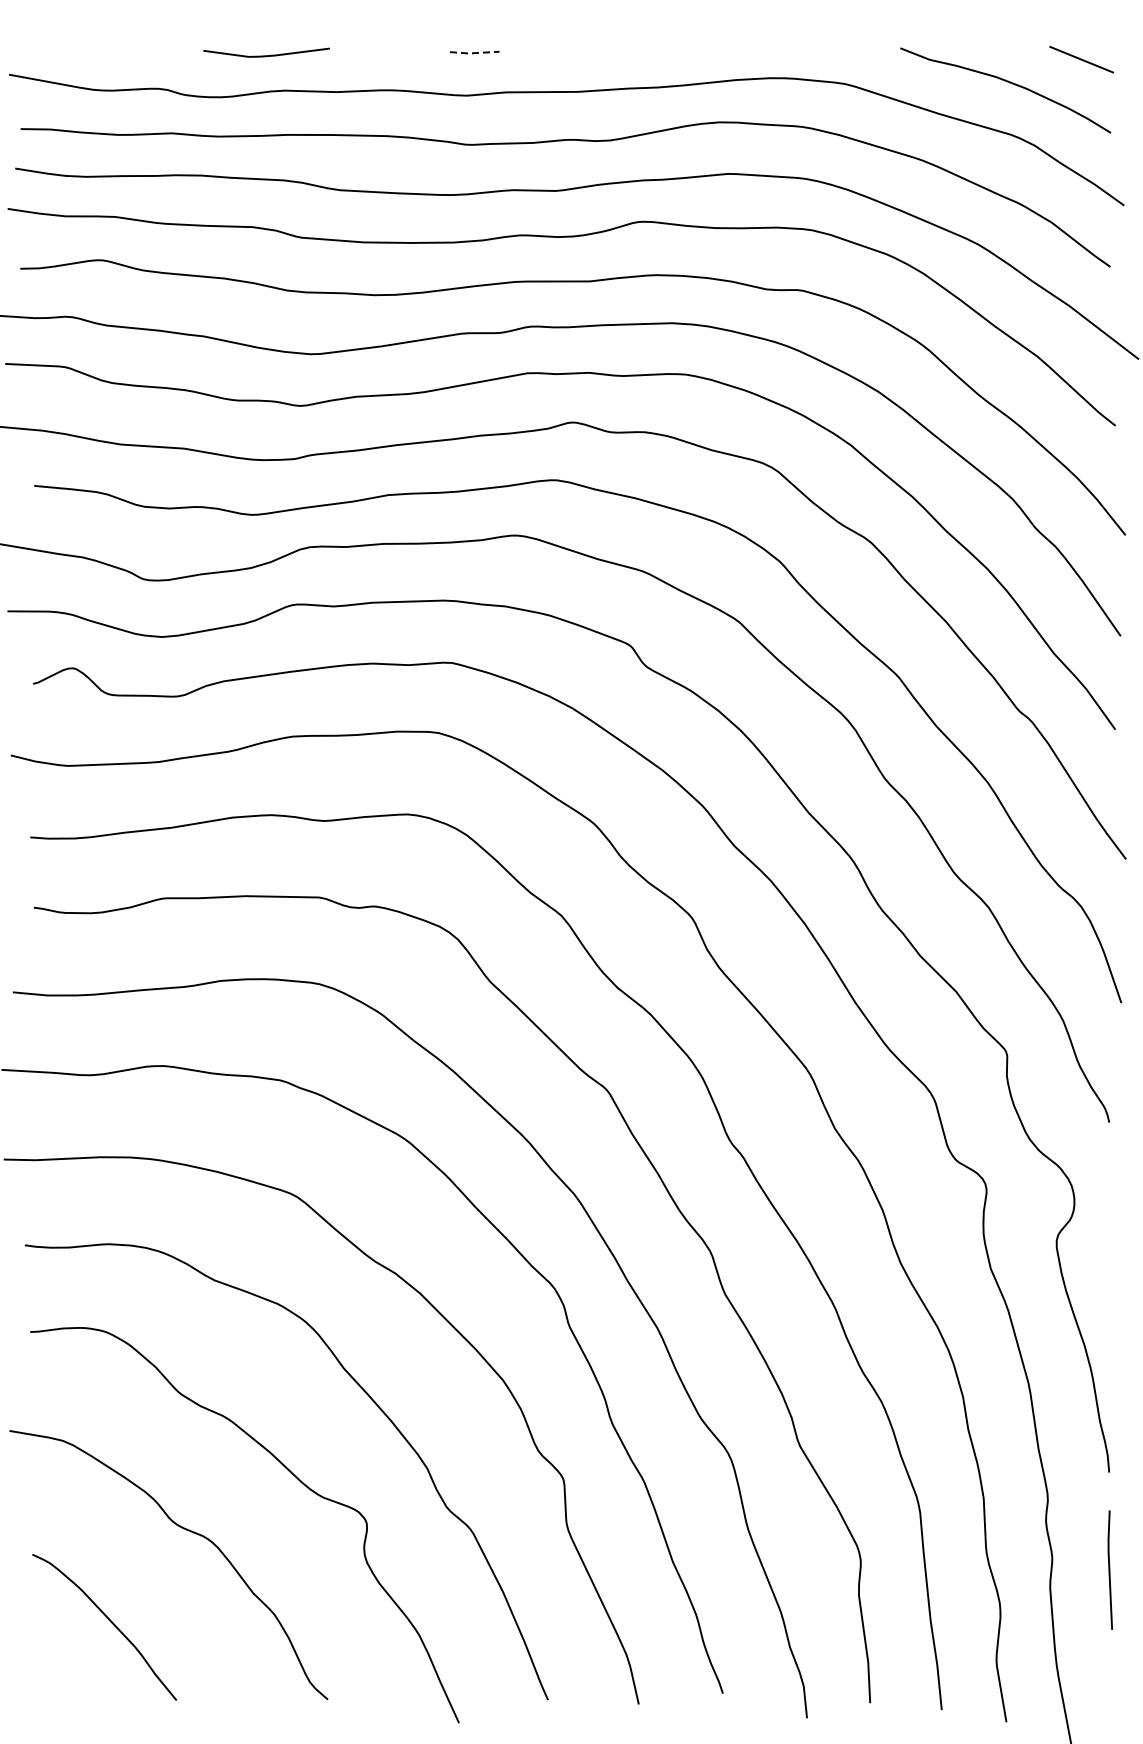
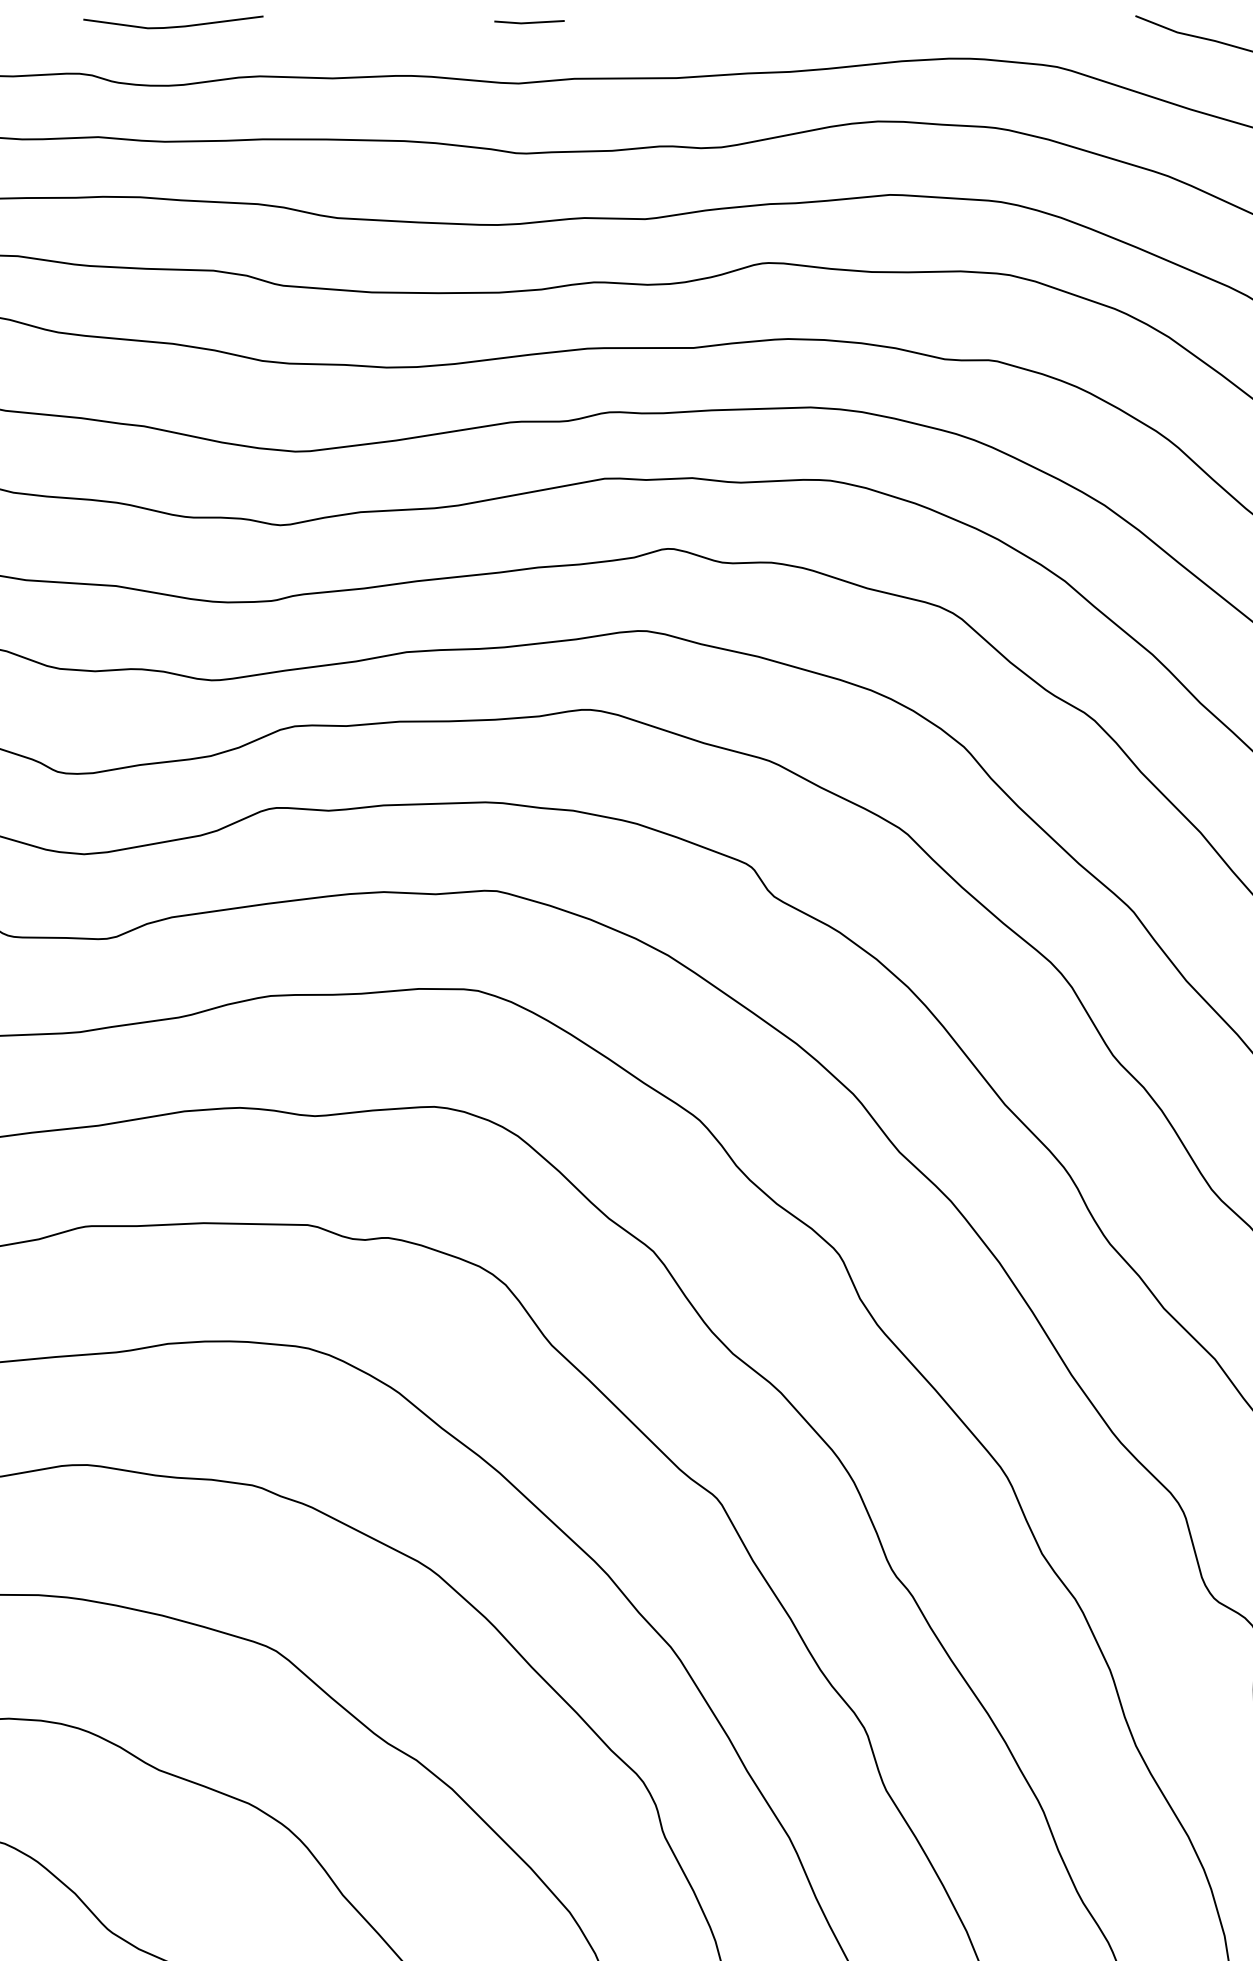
line: (474, 53) -> (529, 23), dashed -> solid
line: (266, 55) -> (173, 26), moved

